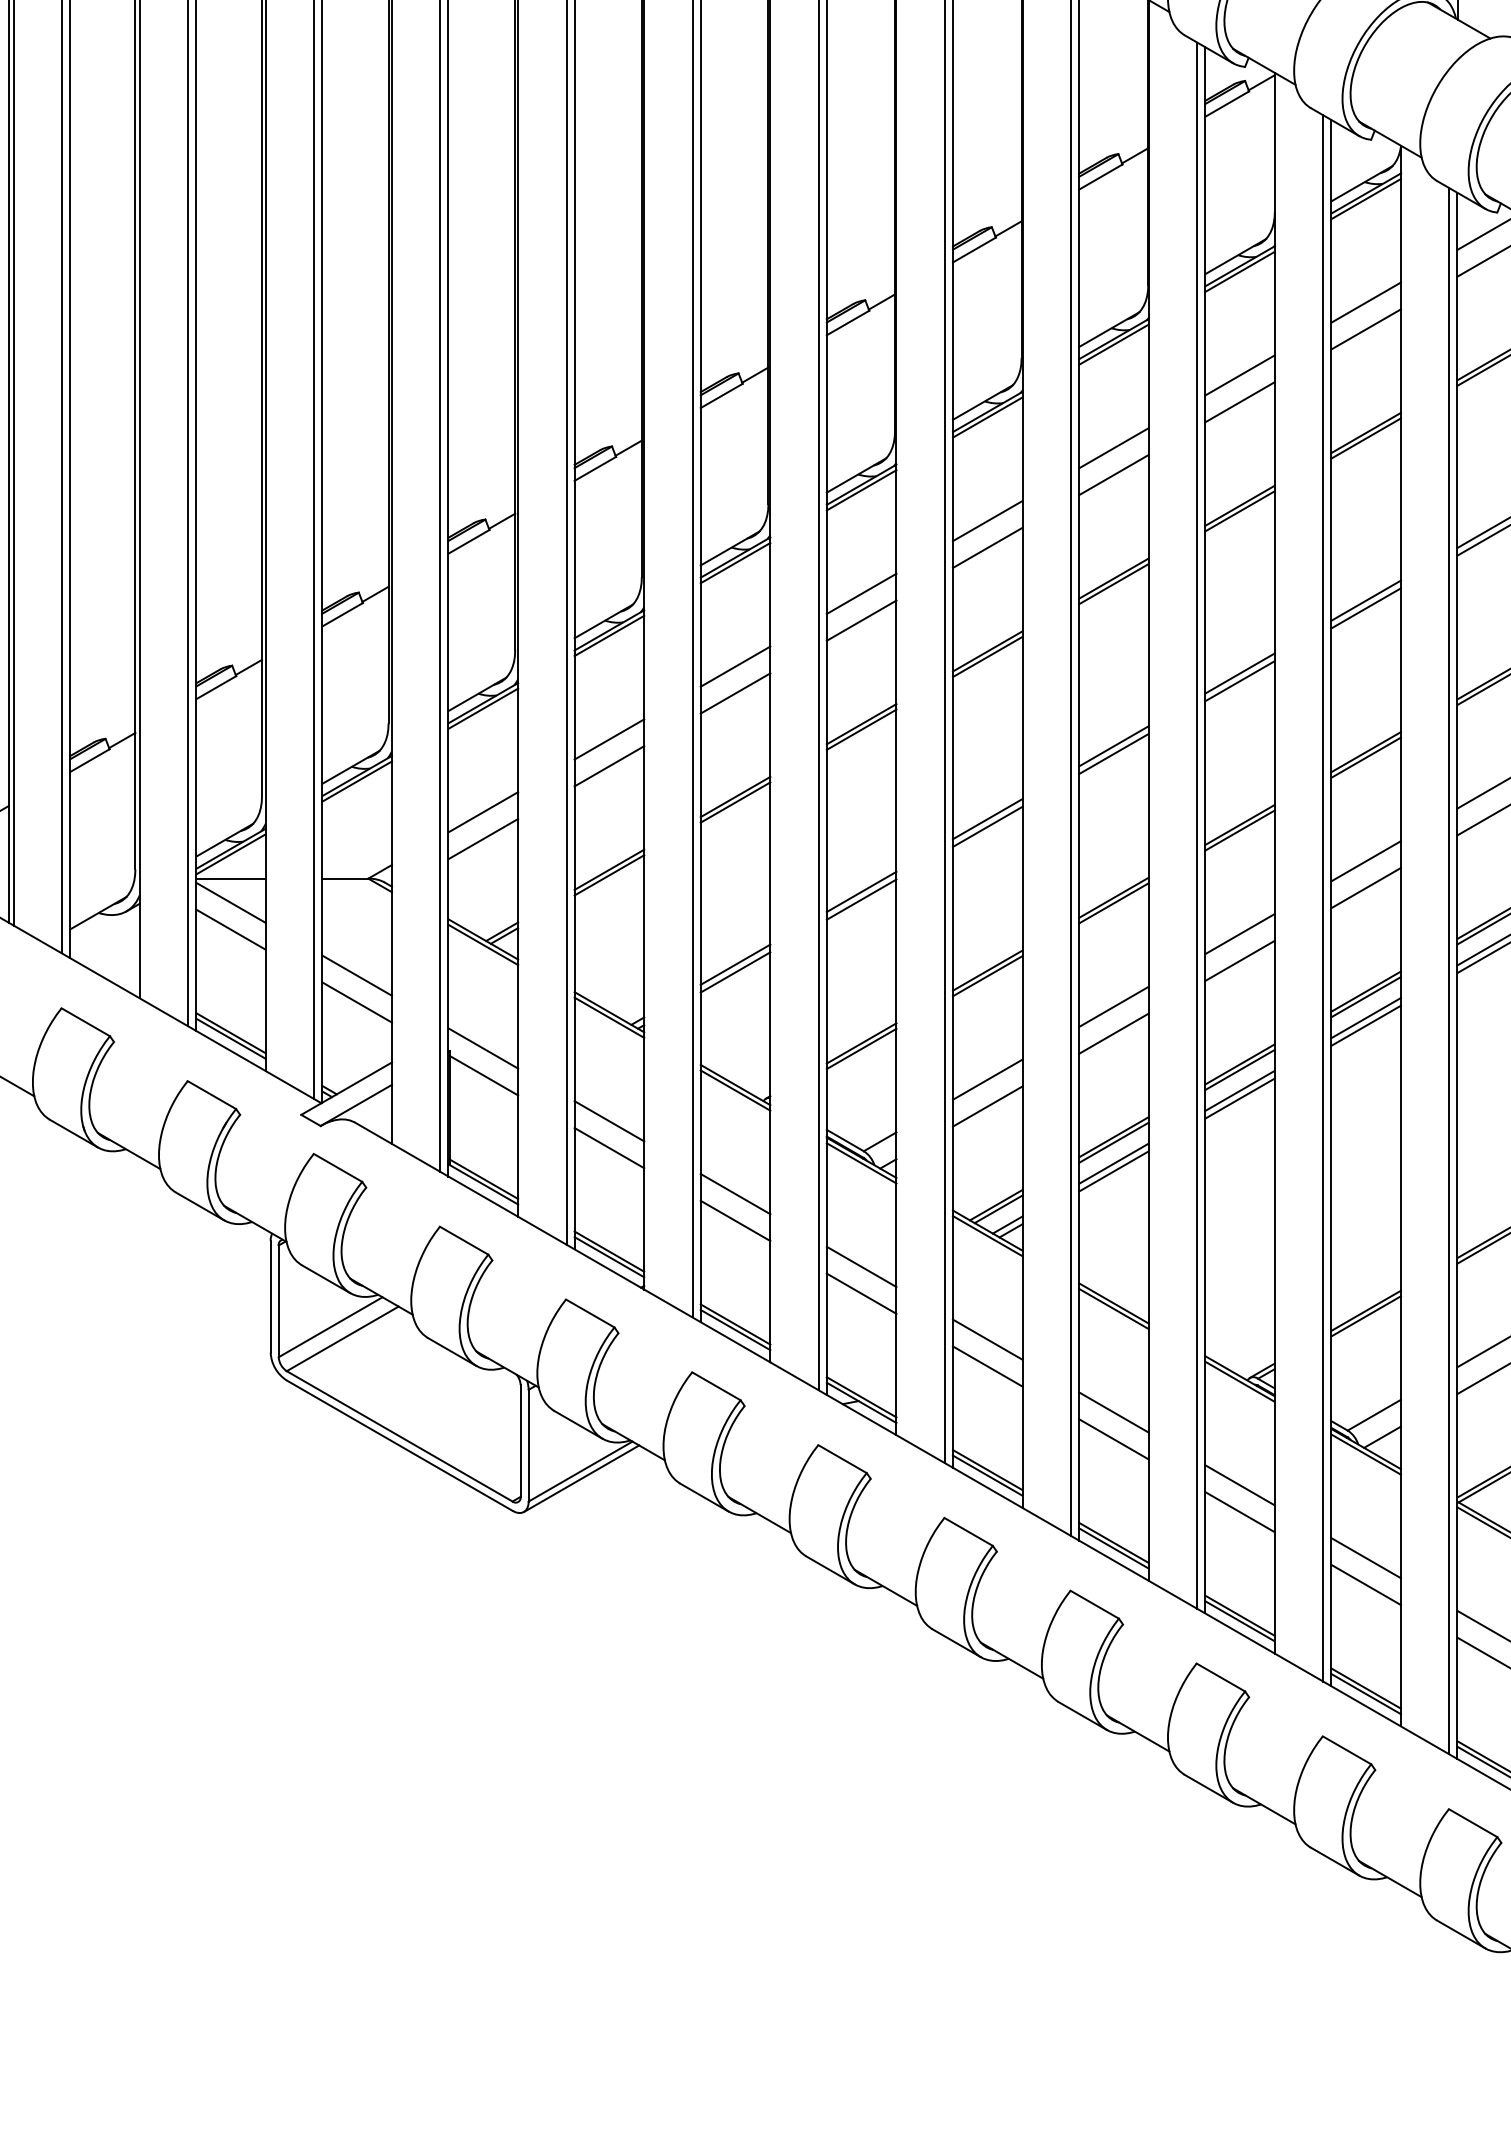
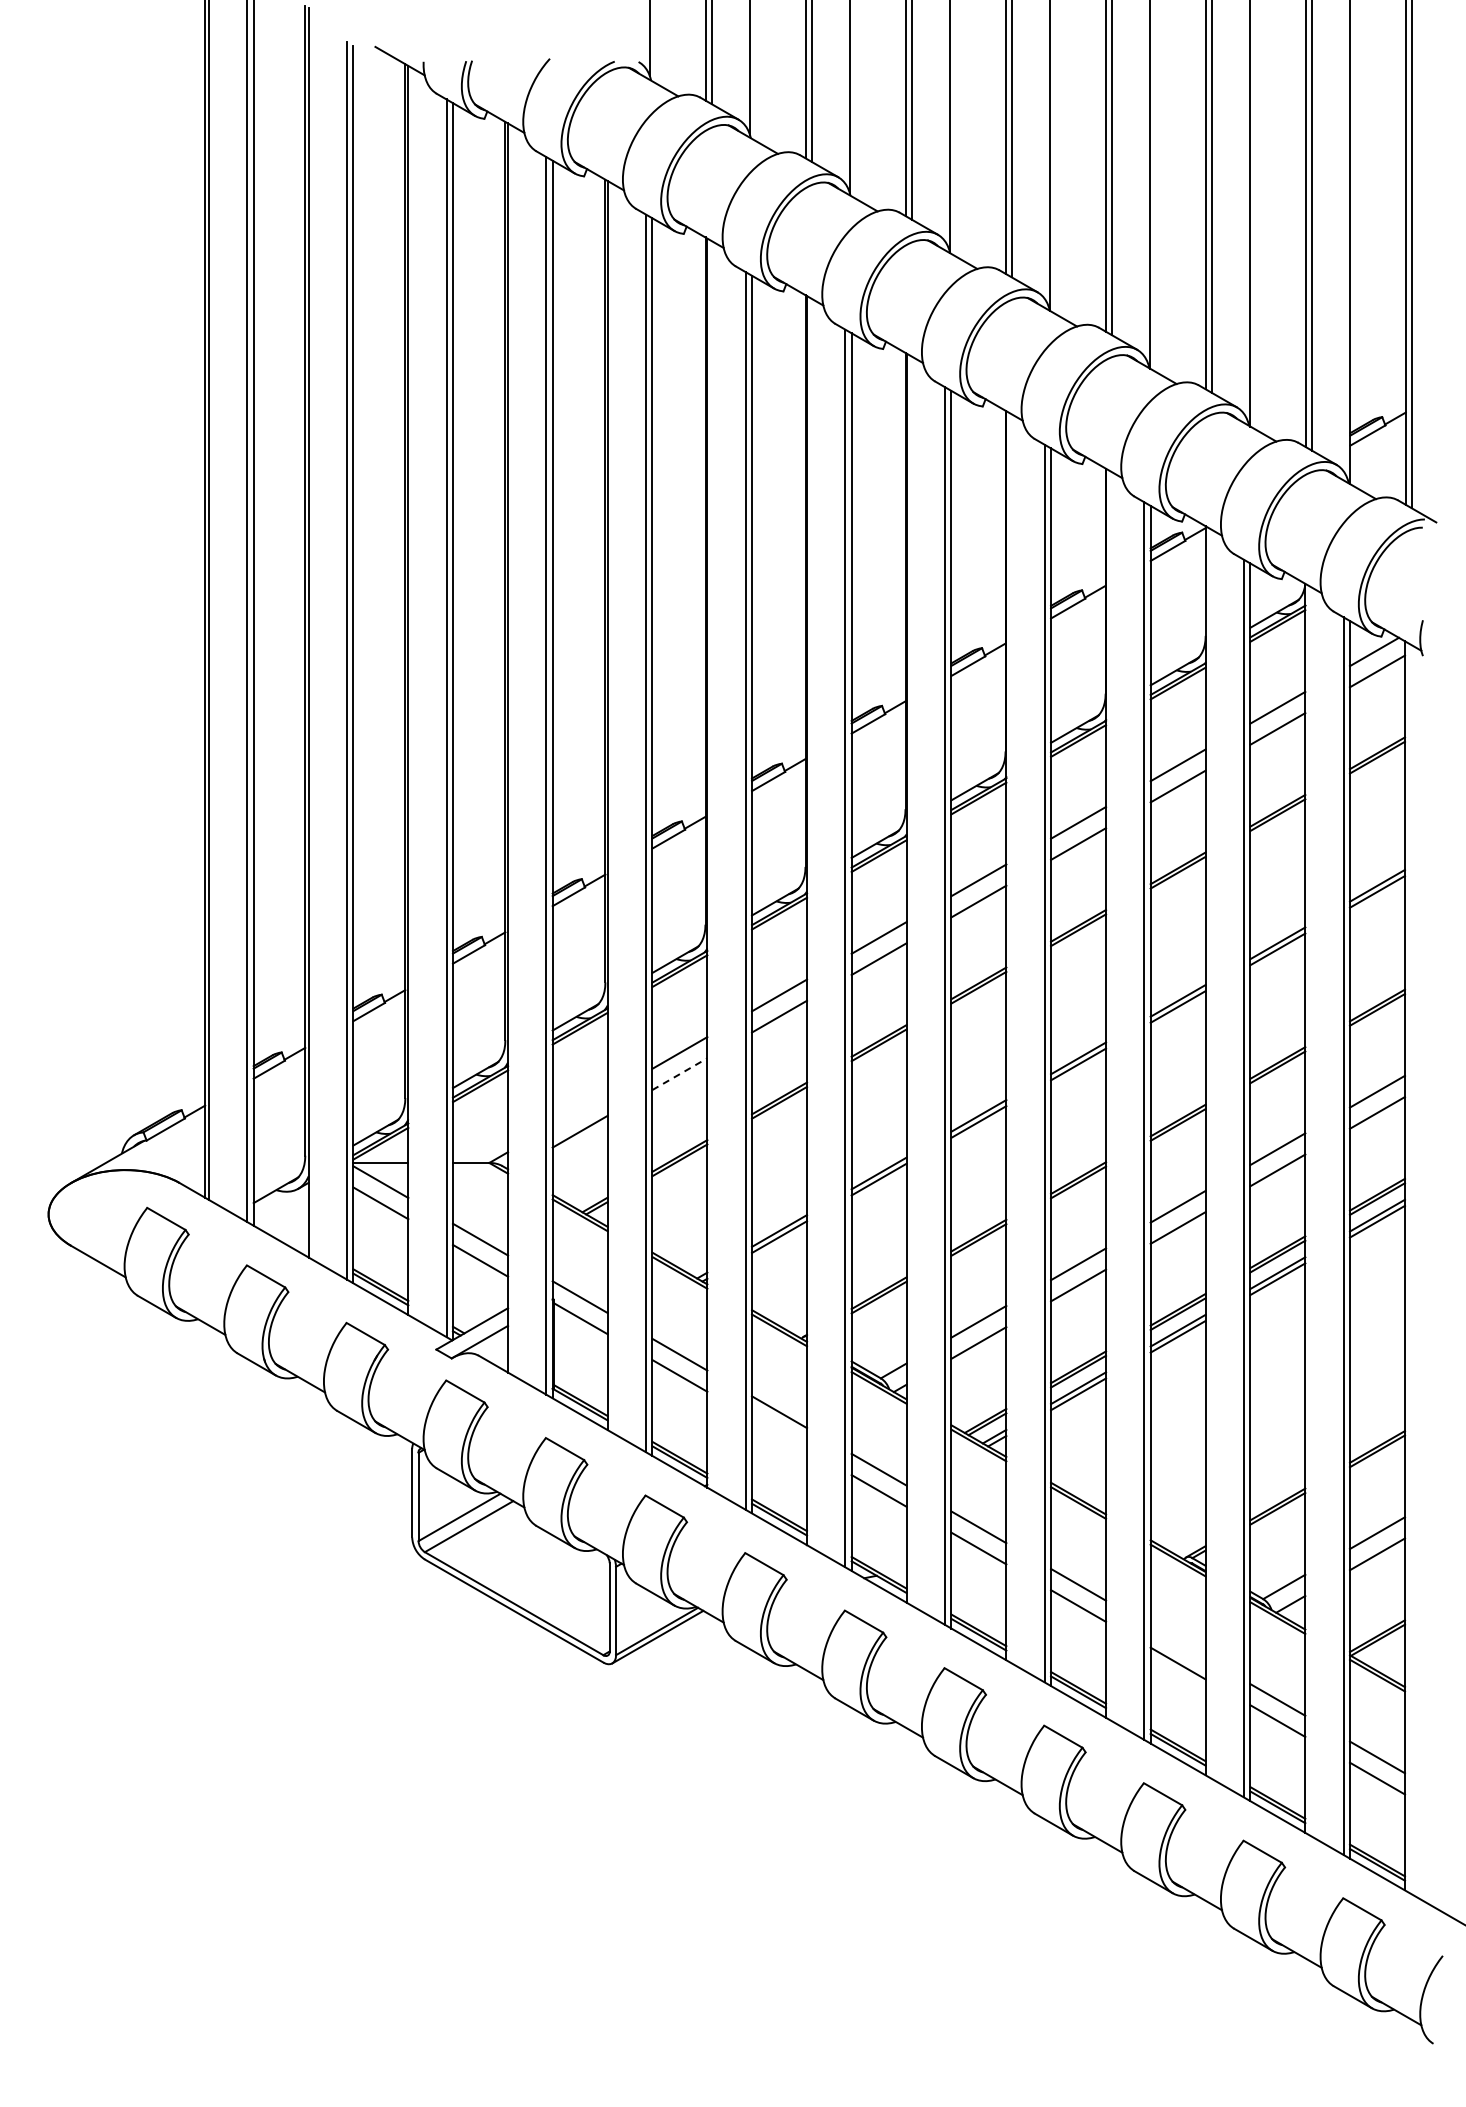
line: (608, 766) -> (679, 1074), solid -> dashed
line: (482, 812) -> (579, 1110), removed
line: (735, 1221) -> (779, 1433), removed
line: (1239, 1485) -> (1177, 1642), removed

